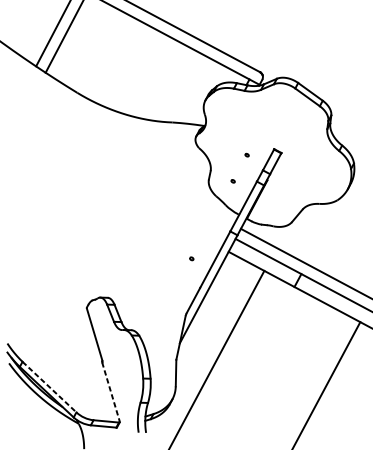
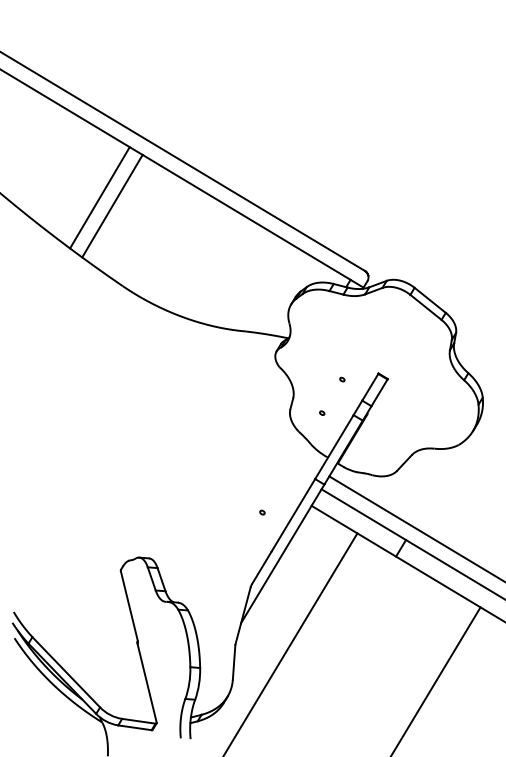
line: (49, 387) -> (66, 672), dashed -> solid
line: (111, 391) -> (147, 682), dashed -> solid

